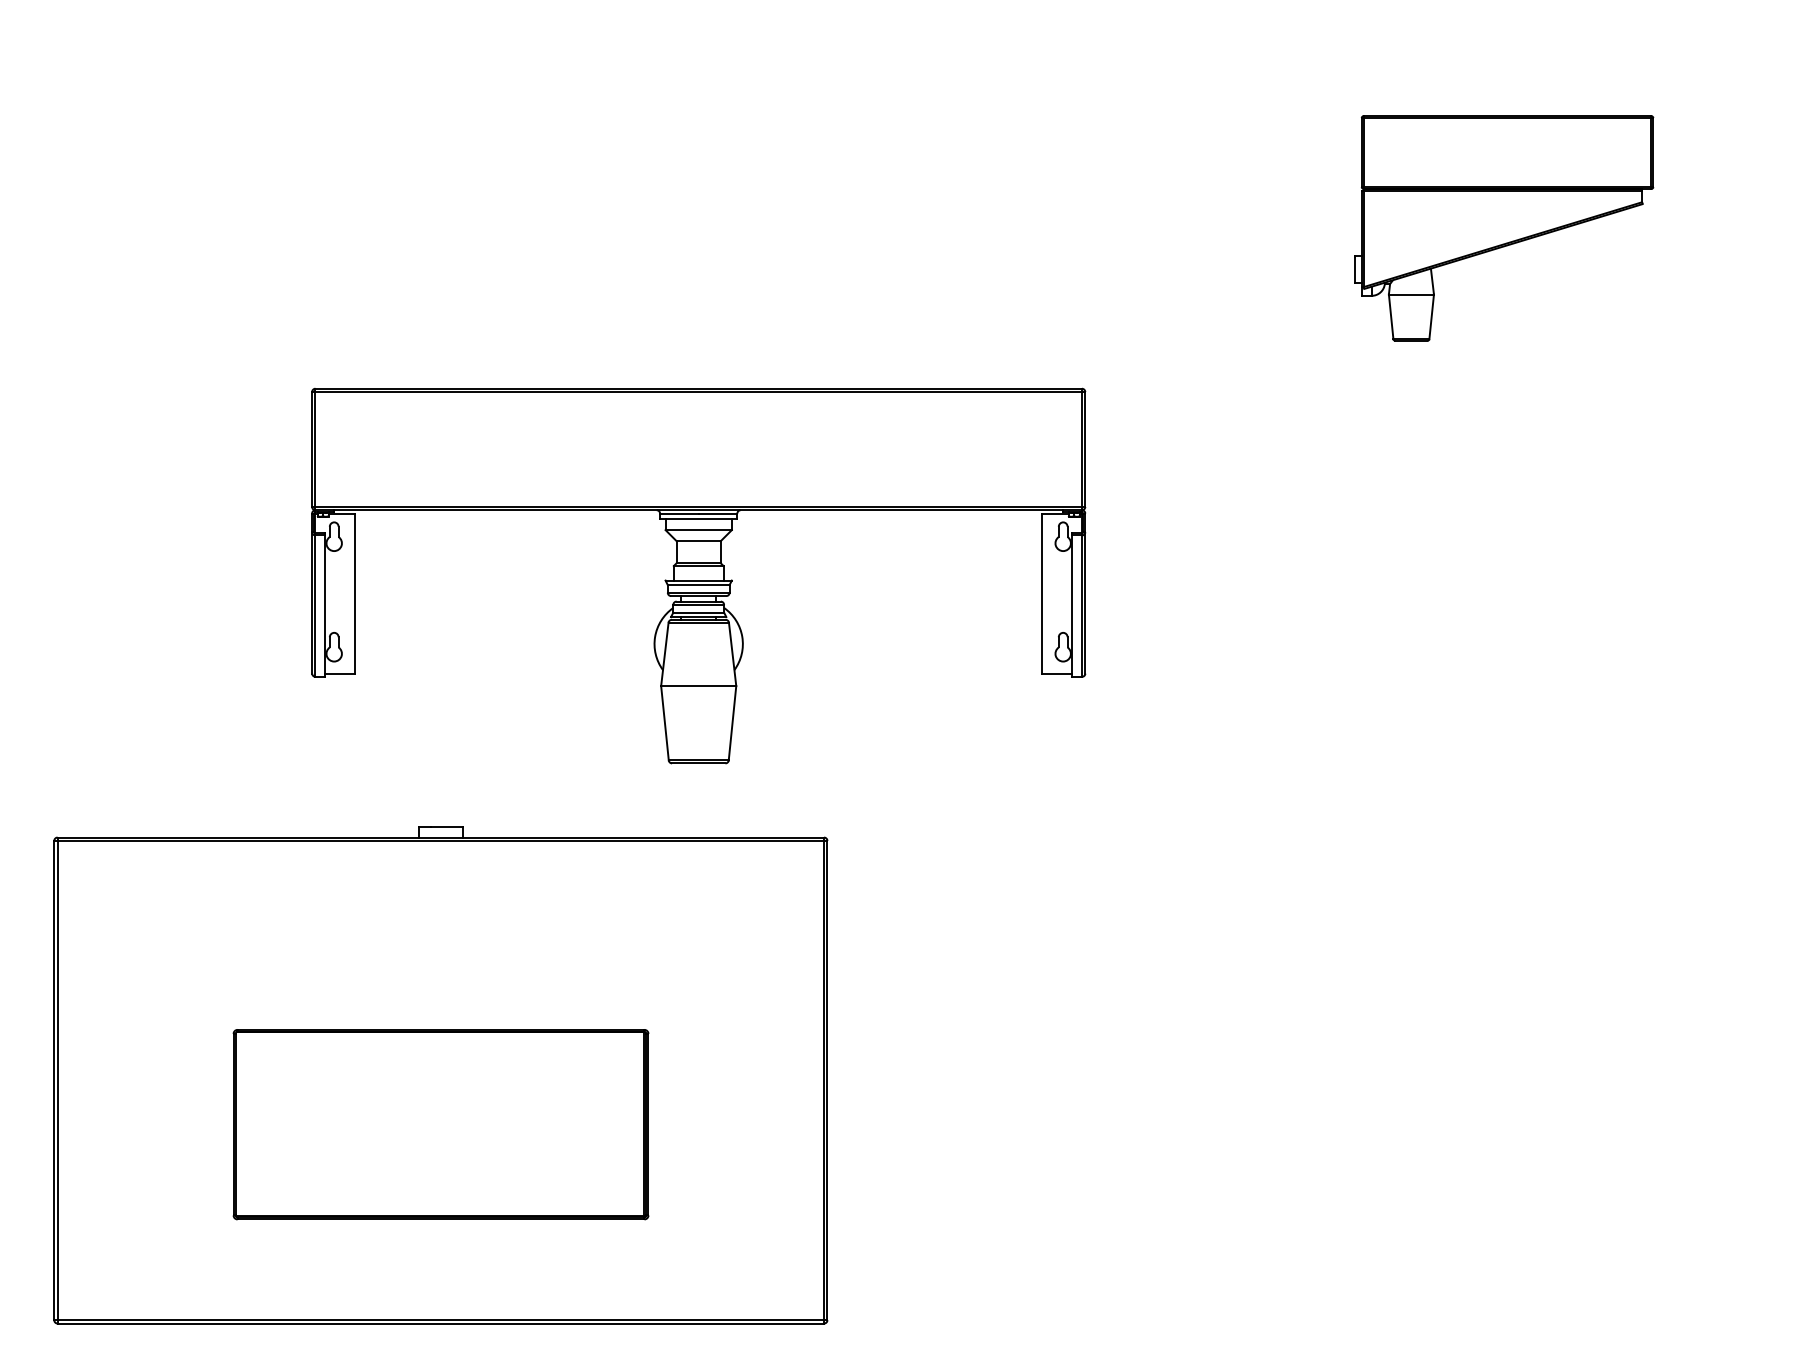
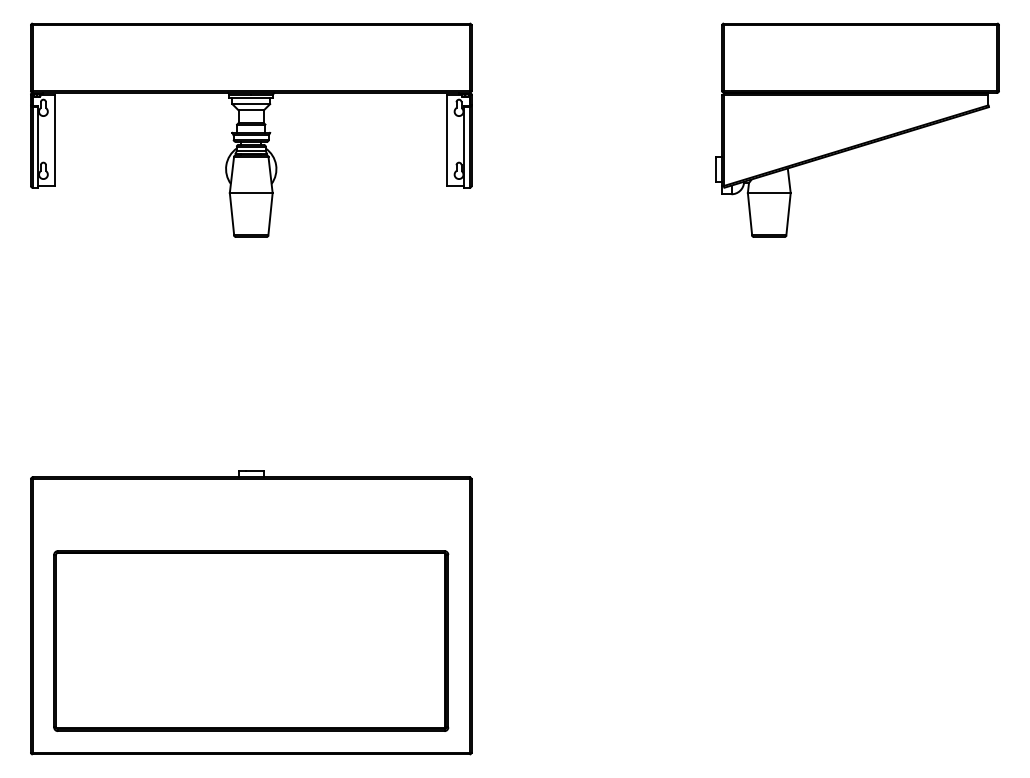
part: (1504, 227) -> (857, 129), size x1.67
part: (699, 574) -> (251, 129), moved
part: (441, 1123) -> (251, 640), size x1.67

